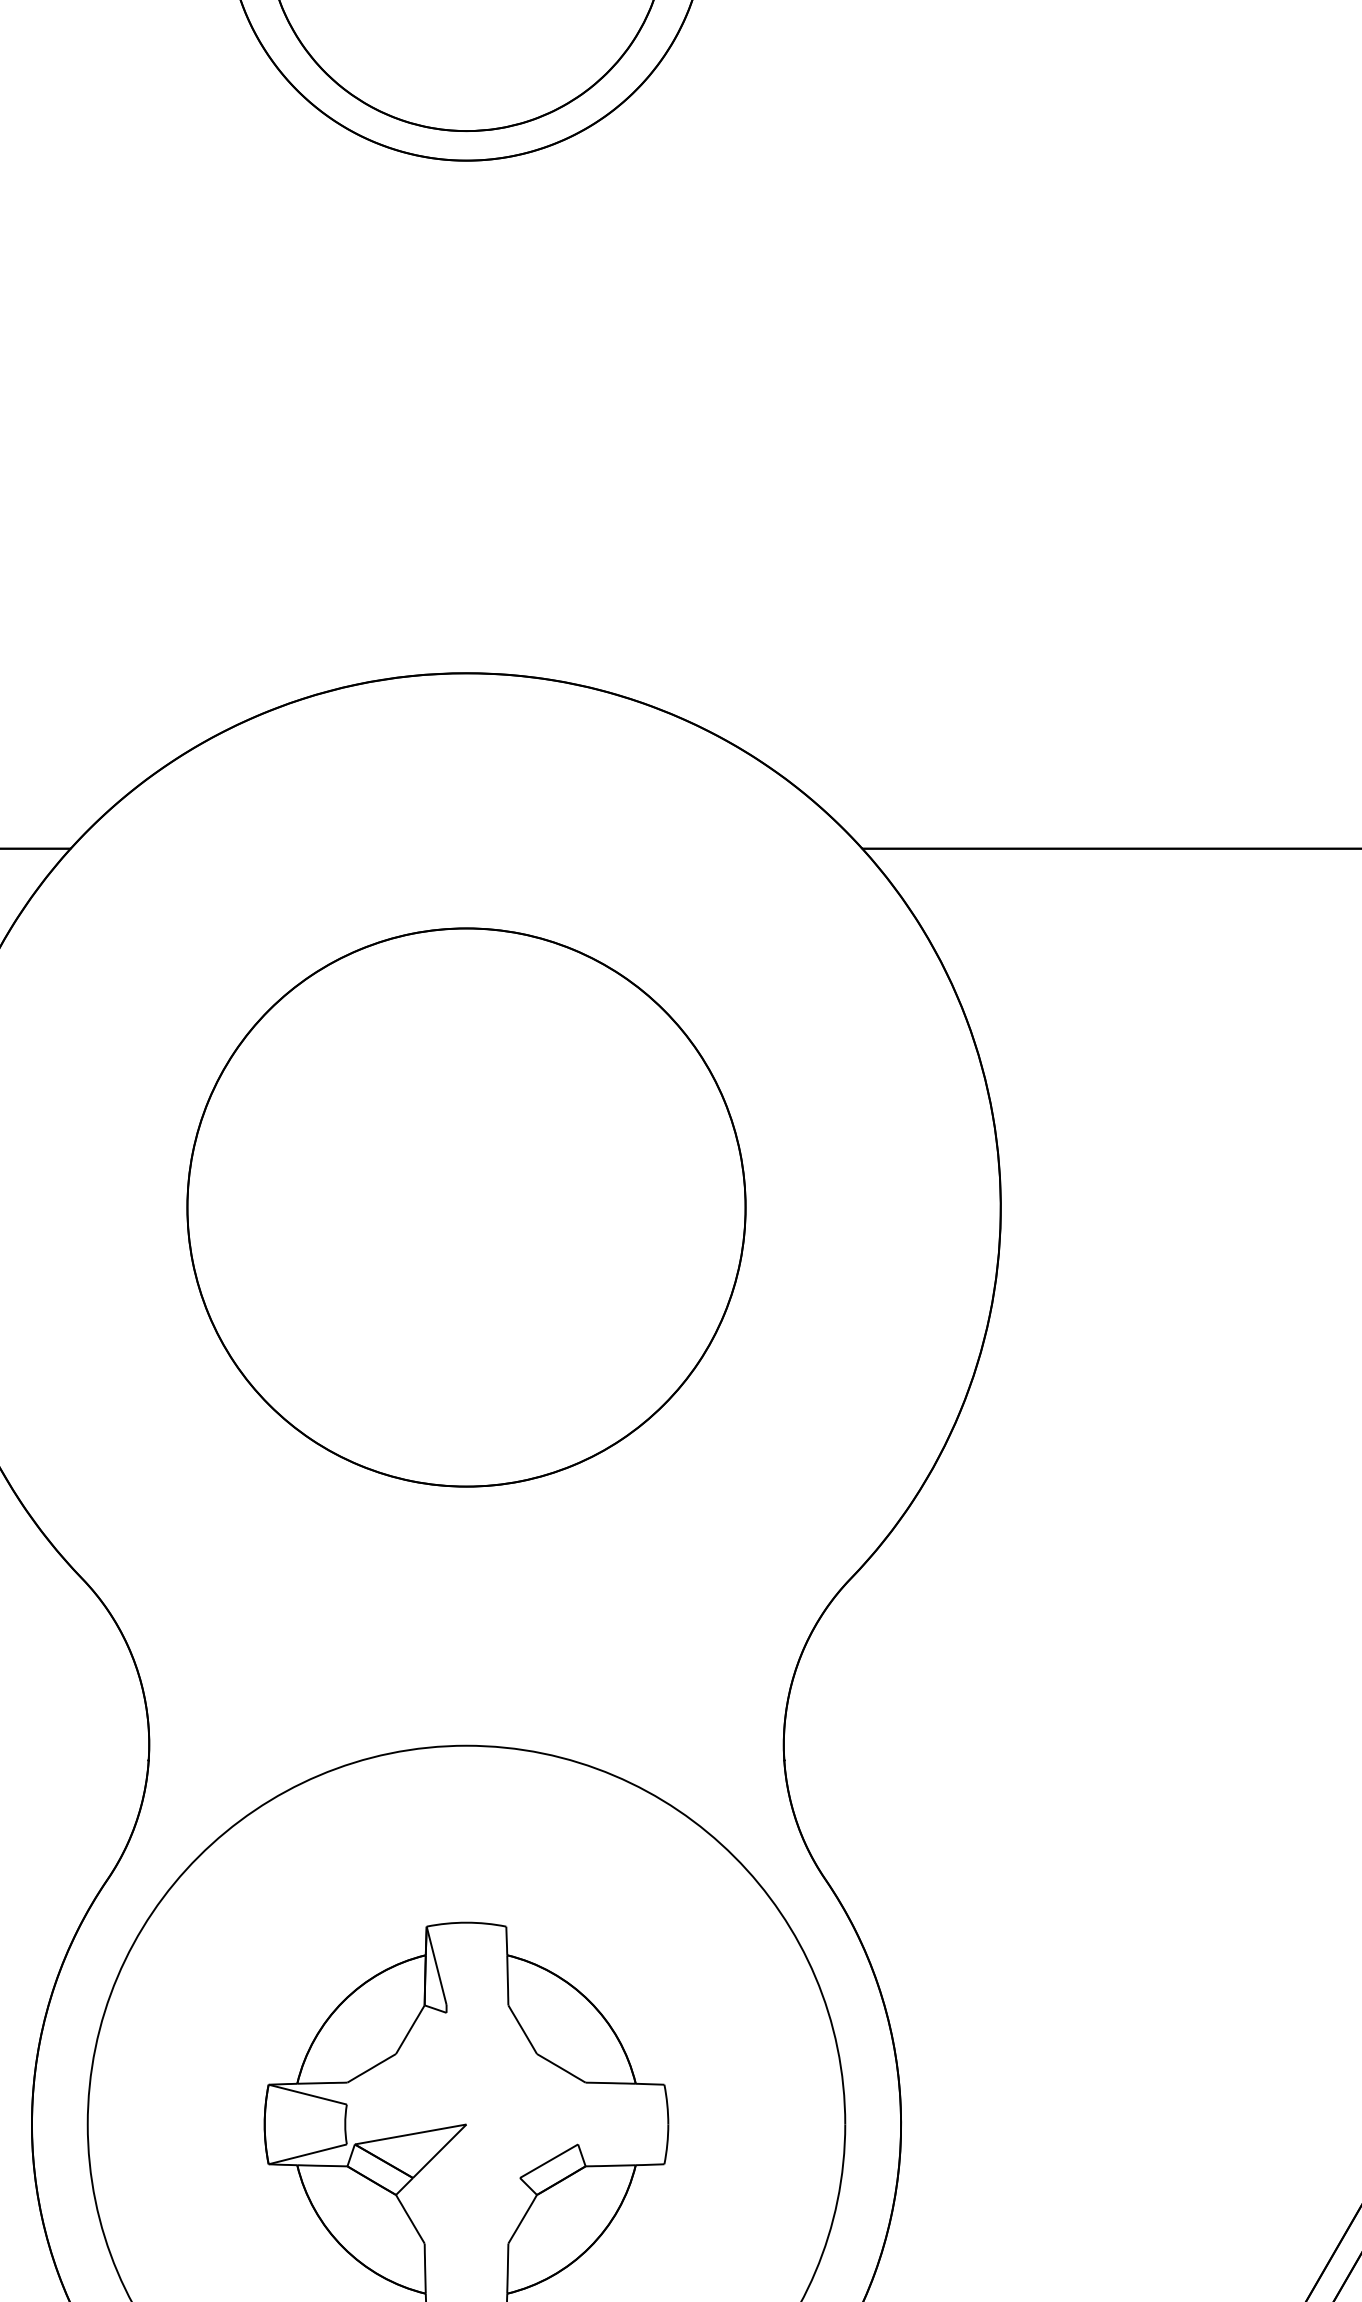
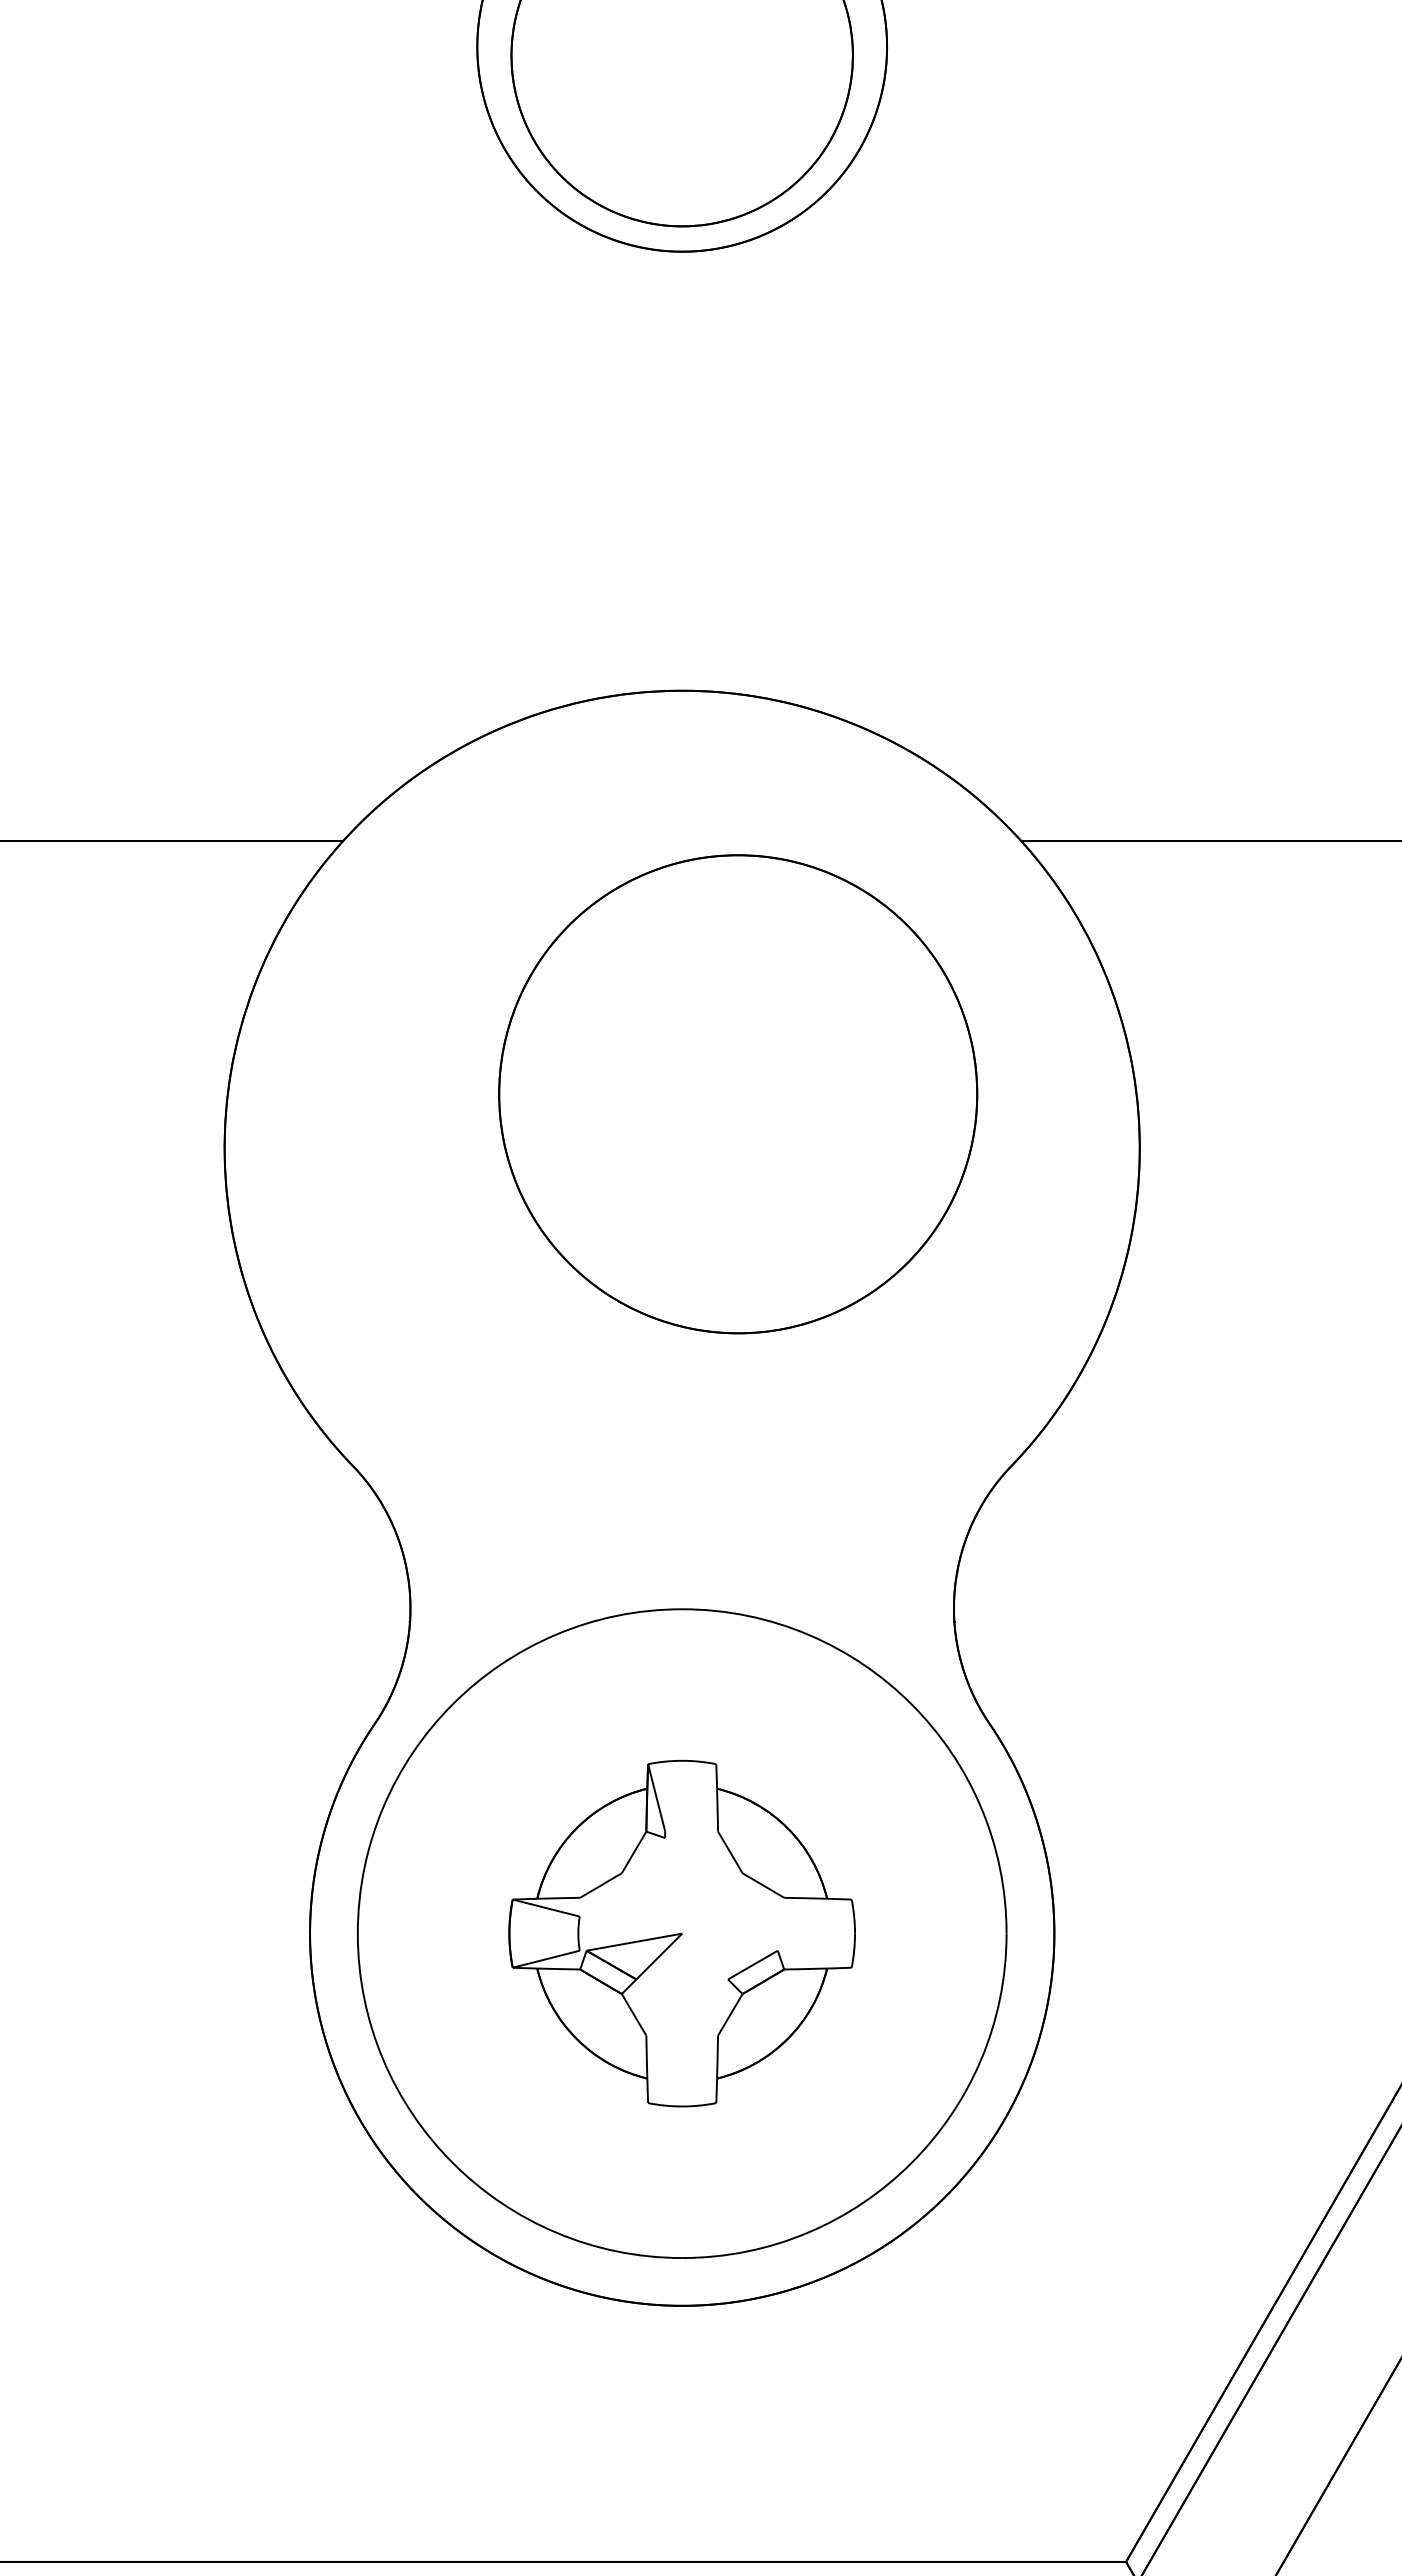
part: (466, 1207) -> (738, 1094), moved

